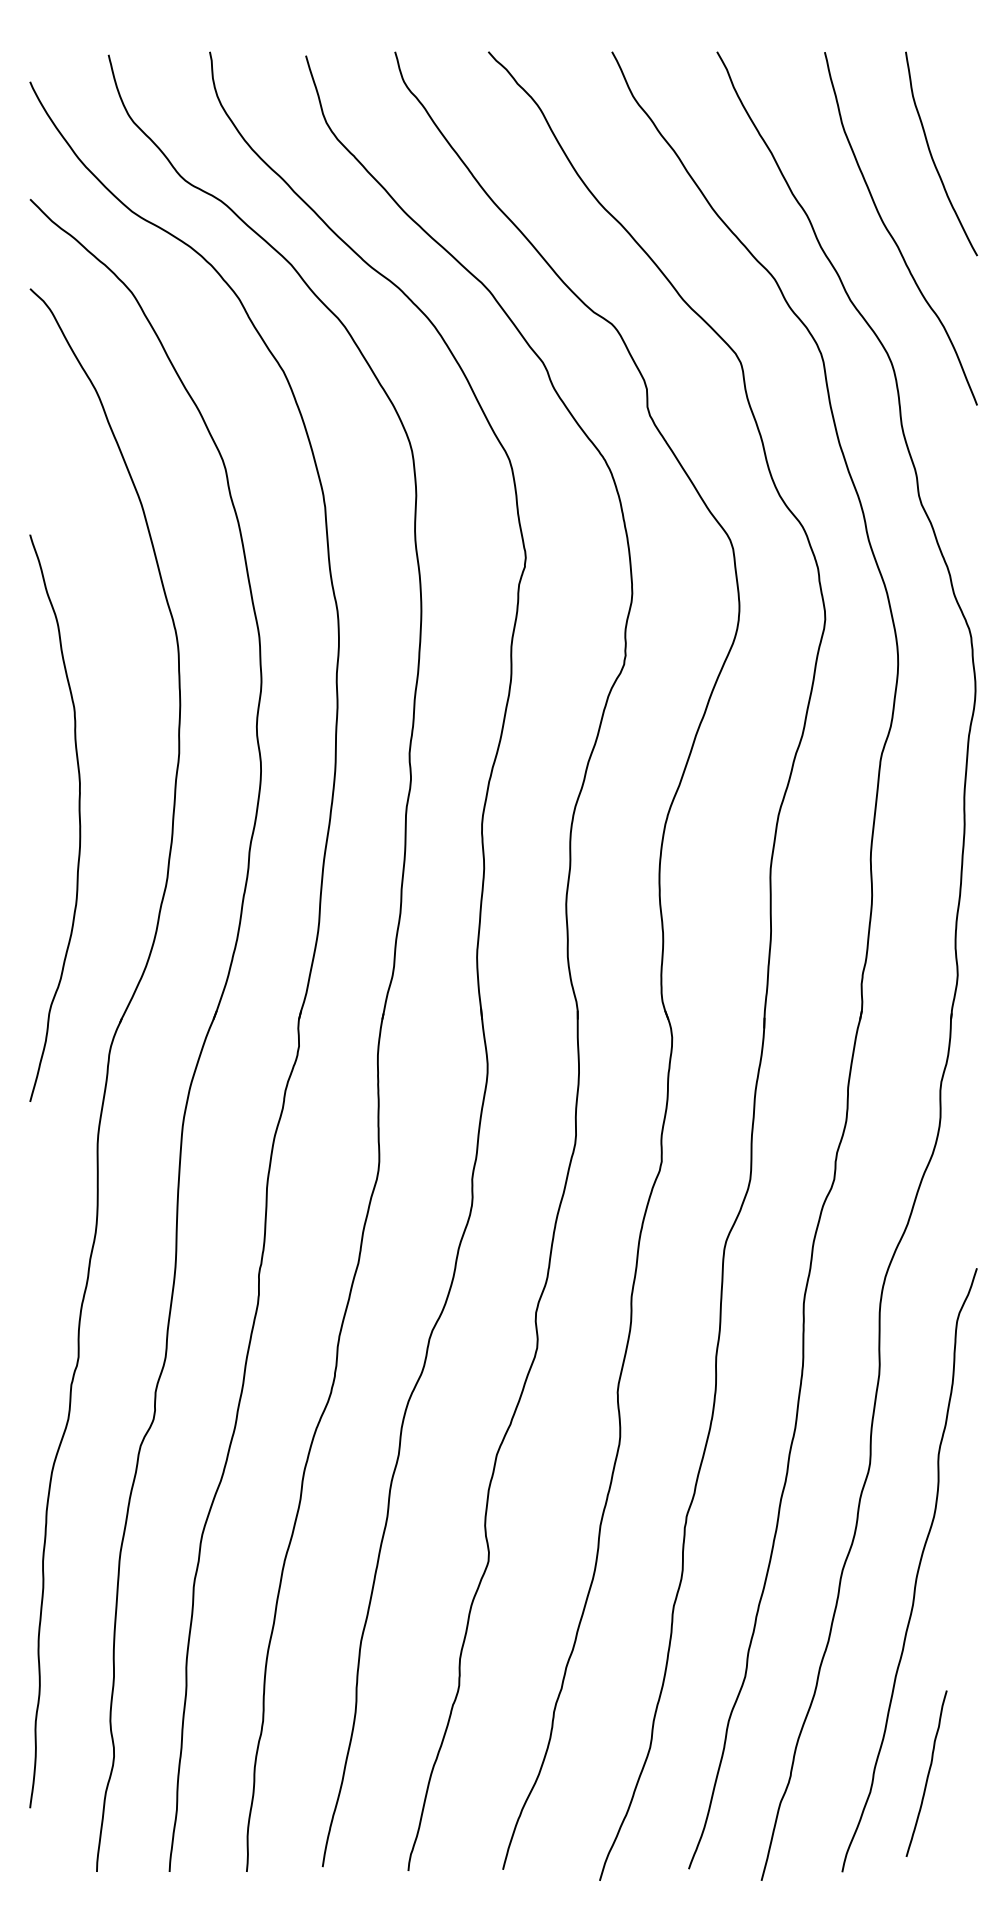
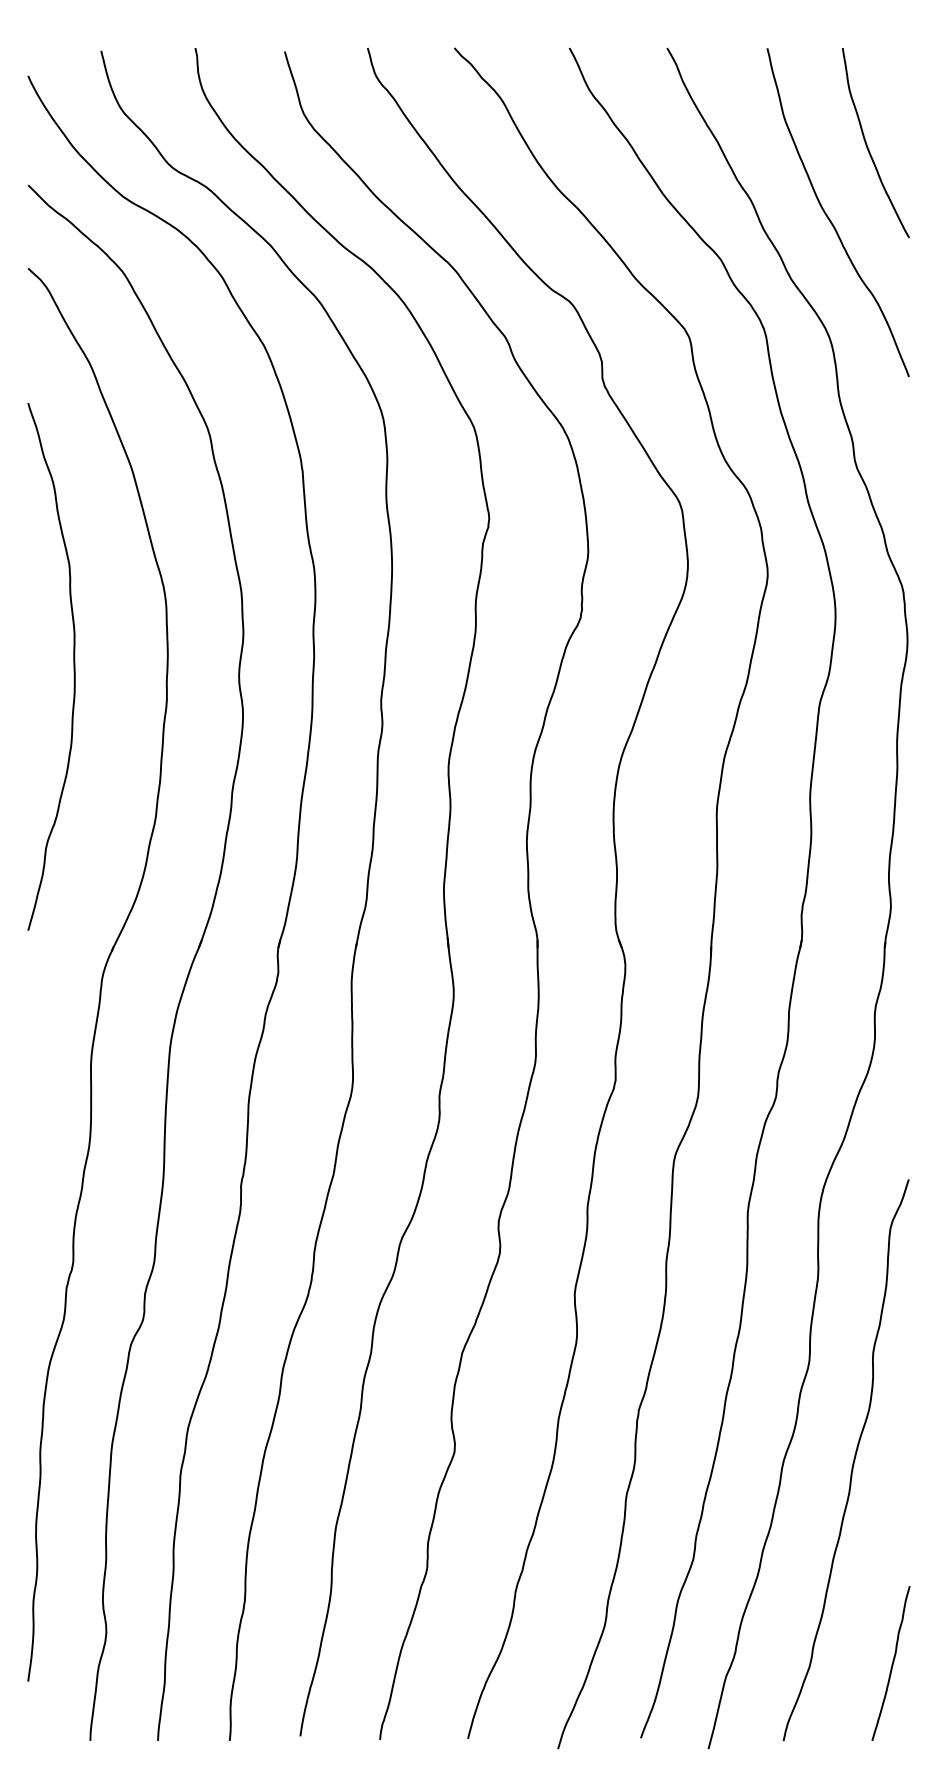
curve: (78, 817) -> (73, 666), moved
curve: (927, 1774) -> (891, 1664), moved

